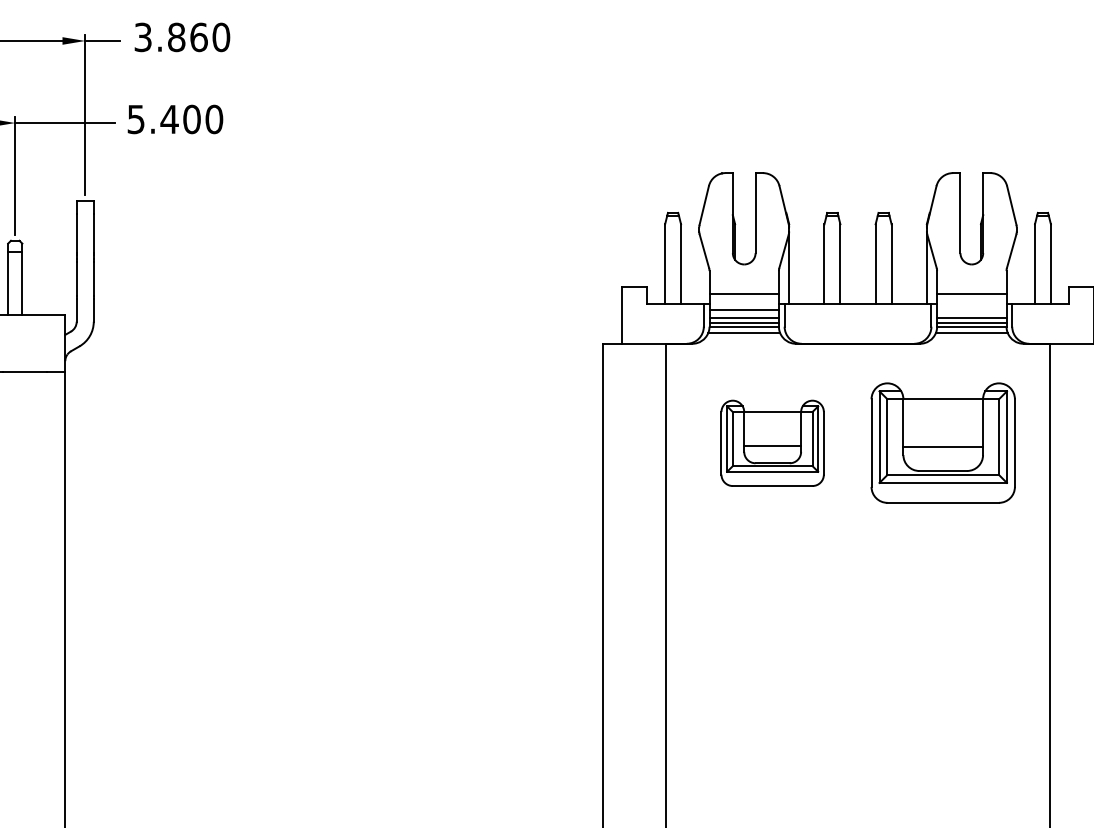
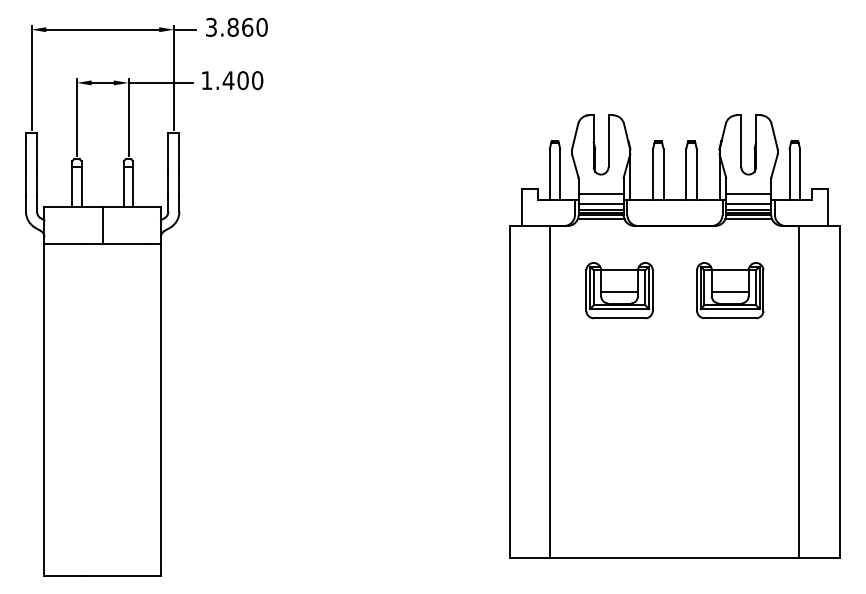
text: (135, 119) -> (206, 80), 5.400 -> 1.400
line: (971, 310) -> (748, 204), added
part: (943, 443) -> (730, 290), size x0.71

